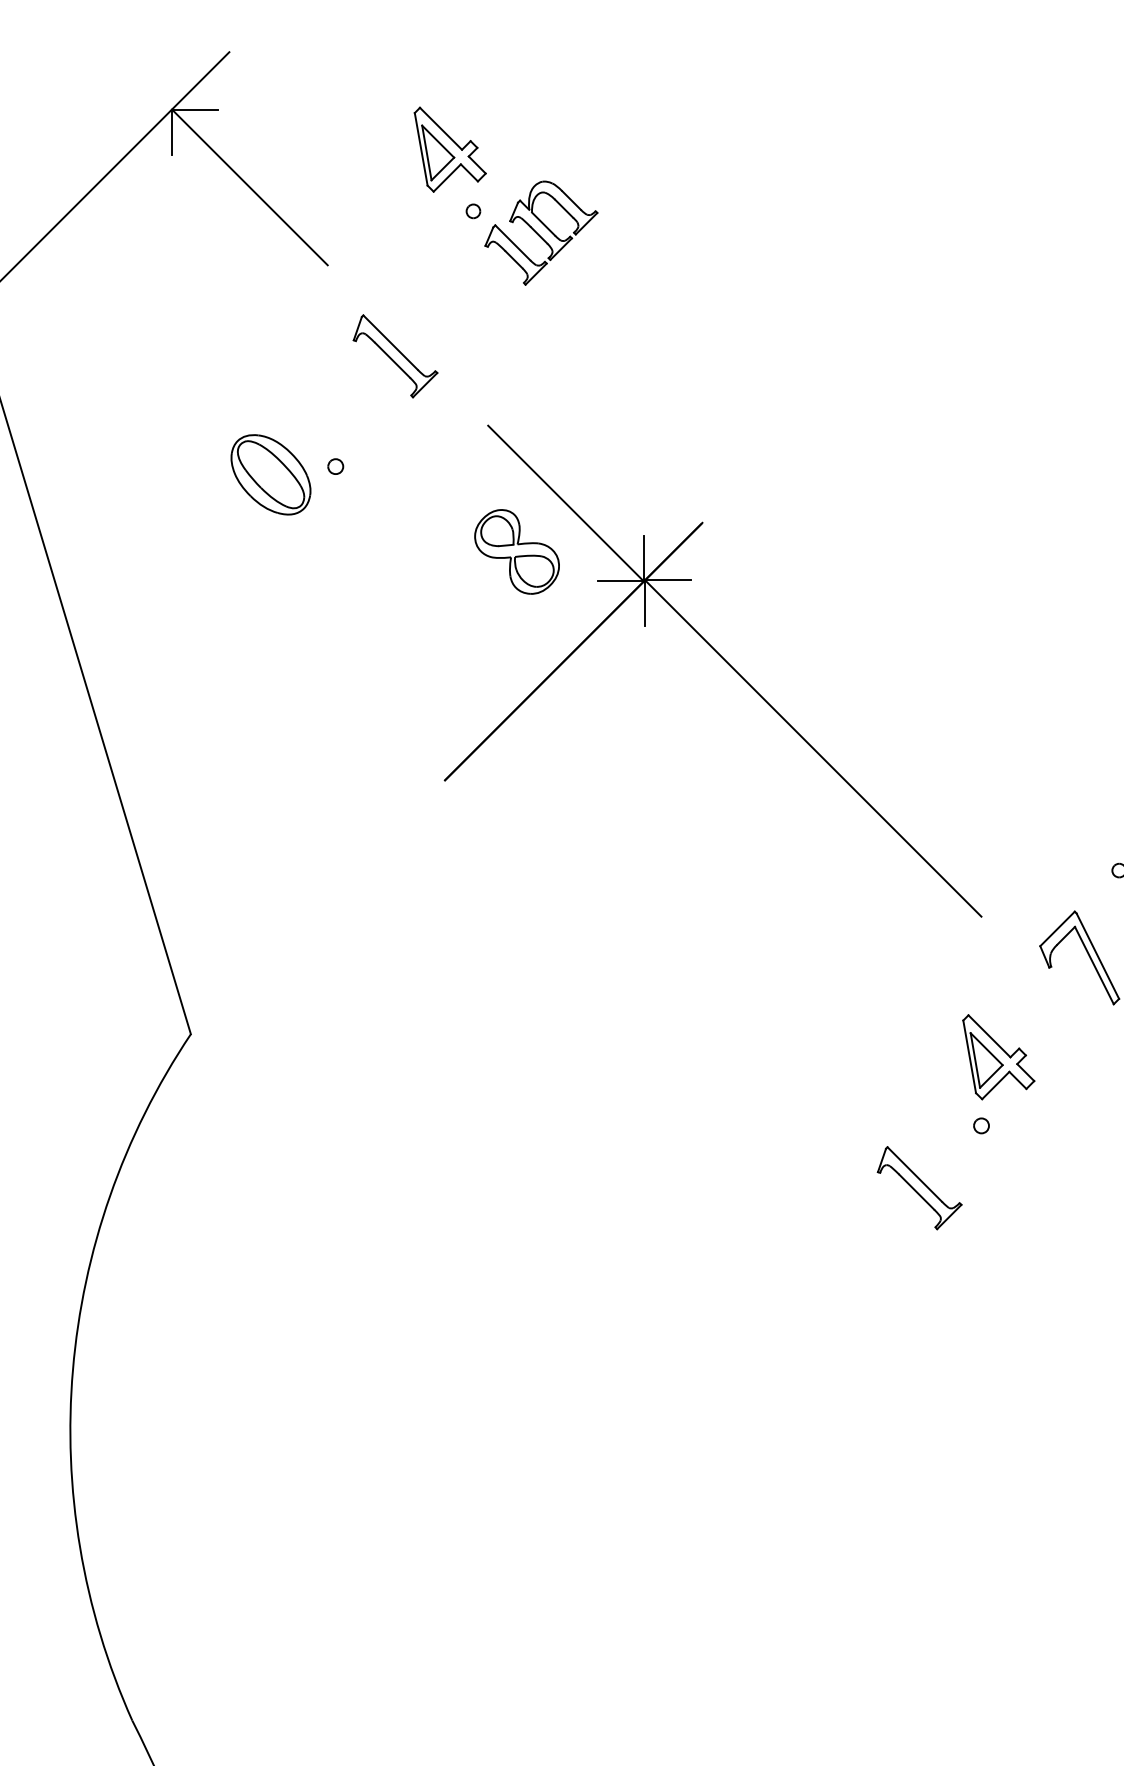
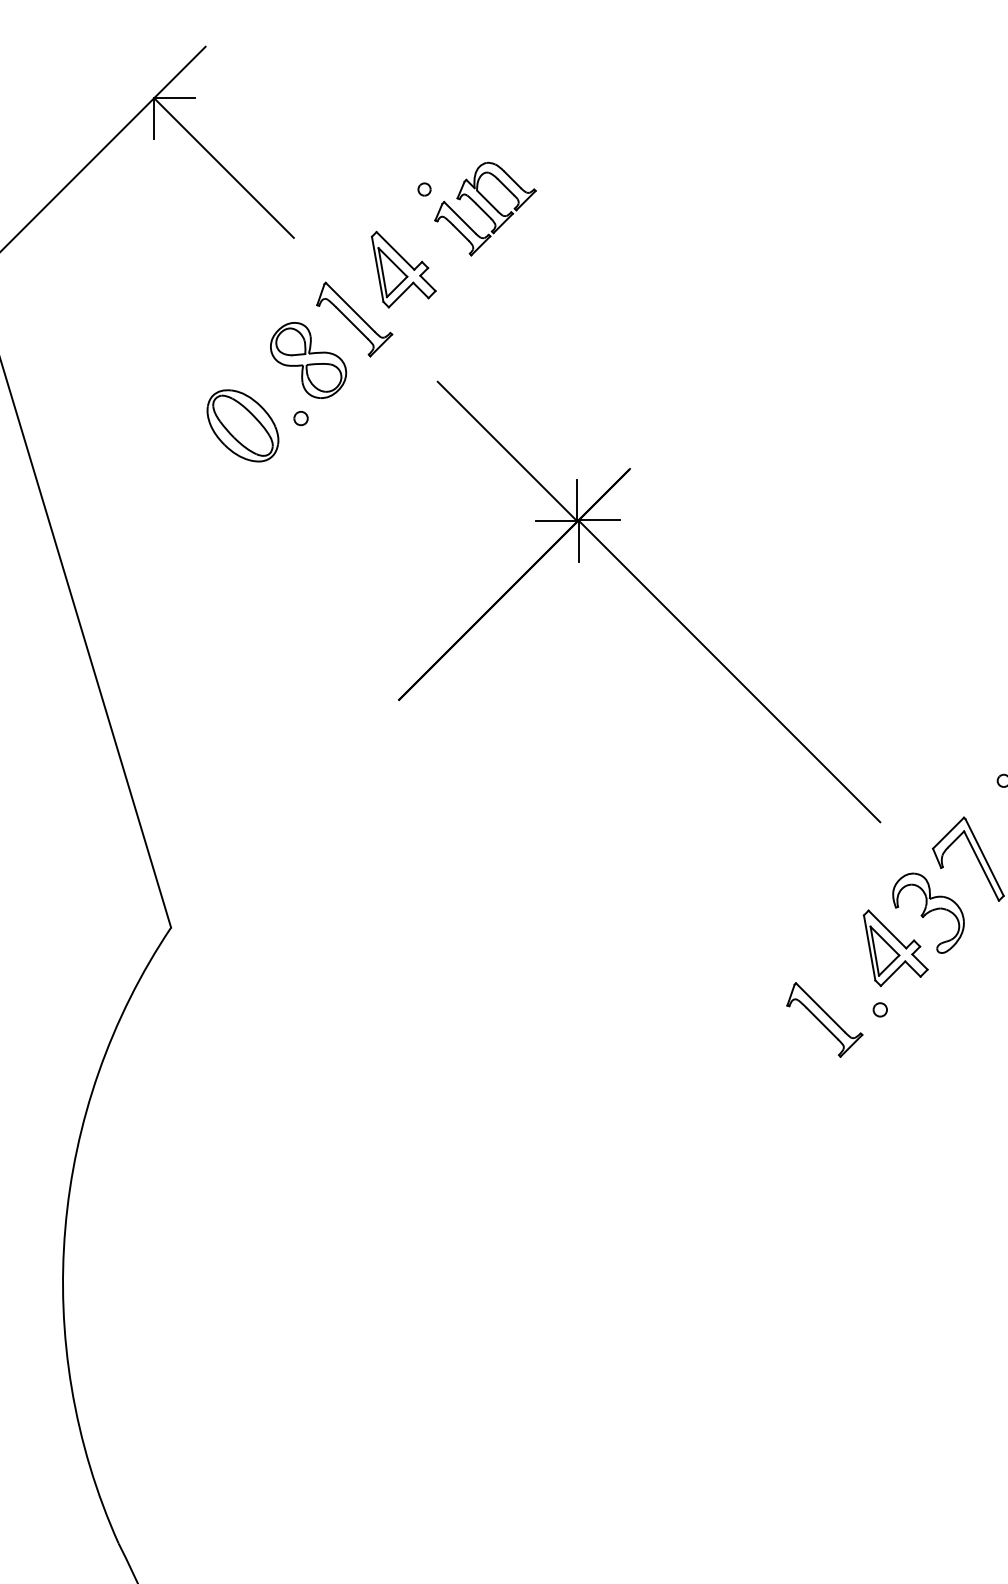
part: (449, 149) -> (403, 269), moved
part: (516, 551) -> (308, 360), moved
part: (1035, 1018) -> (928, 913), added
part: (919, 1188) -> (824, 1020), moved

